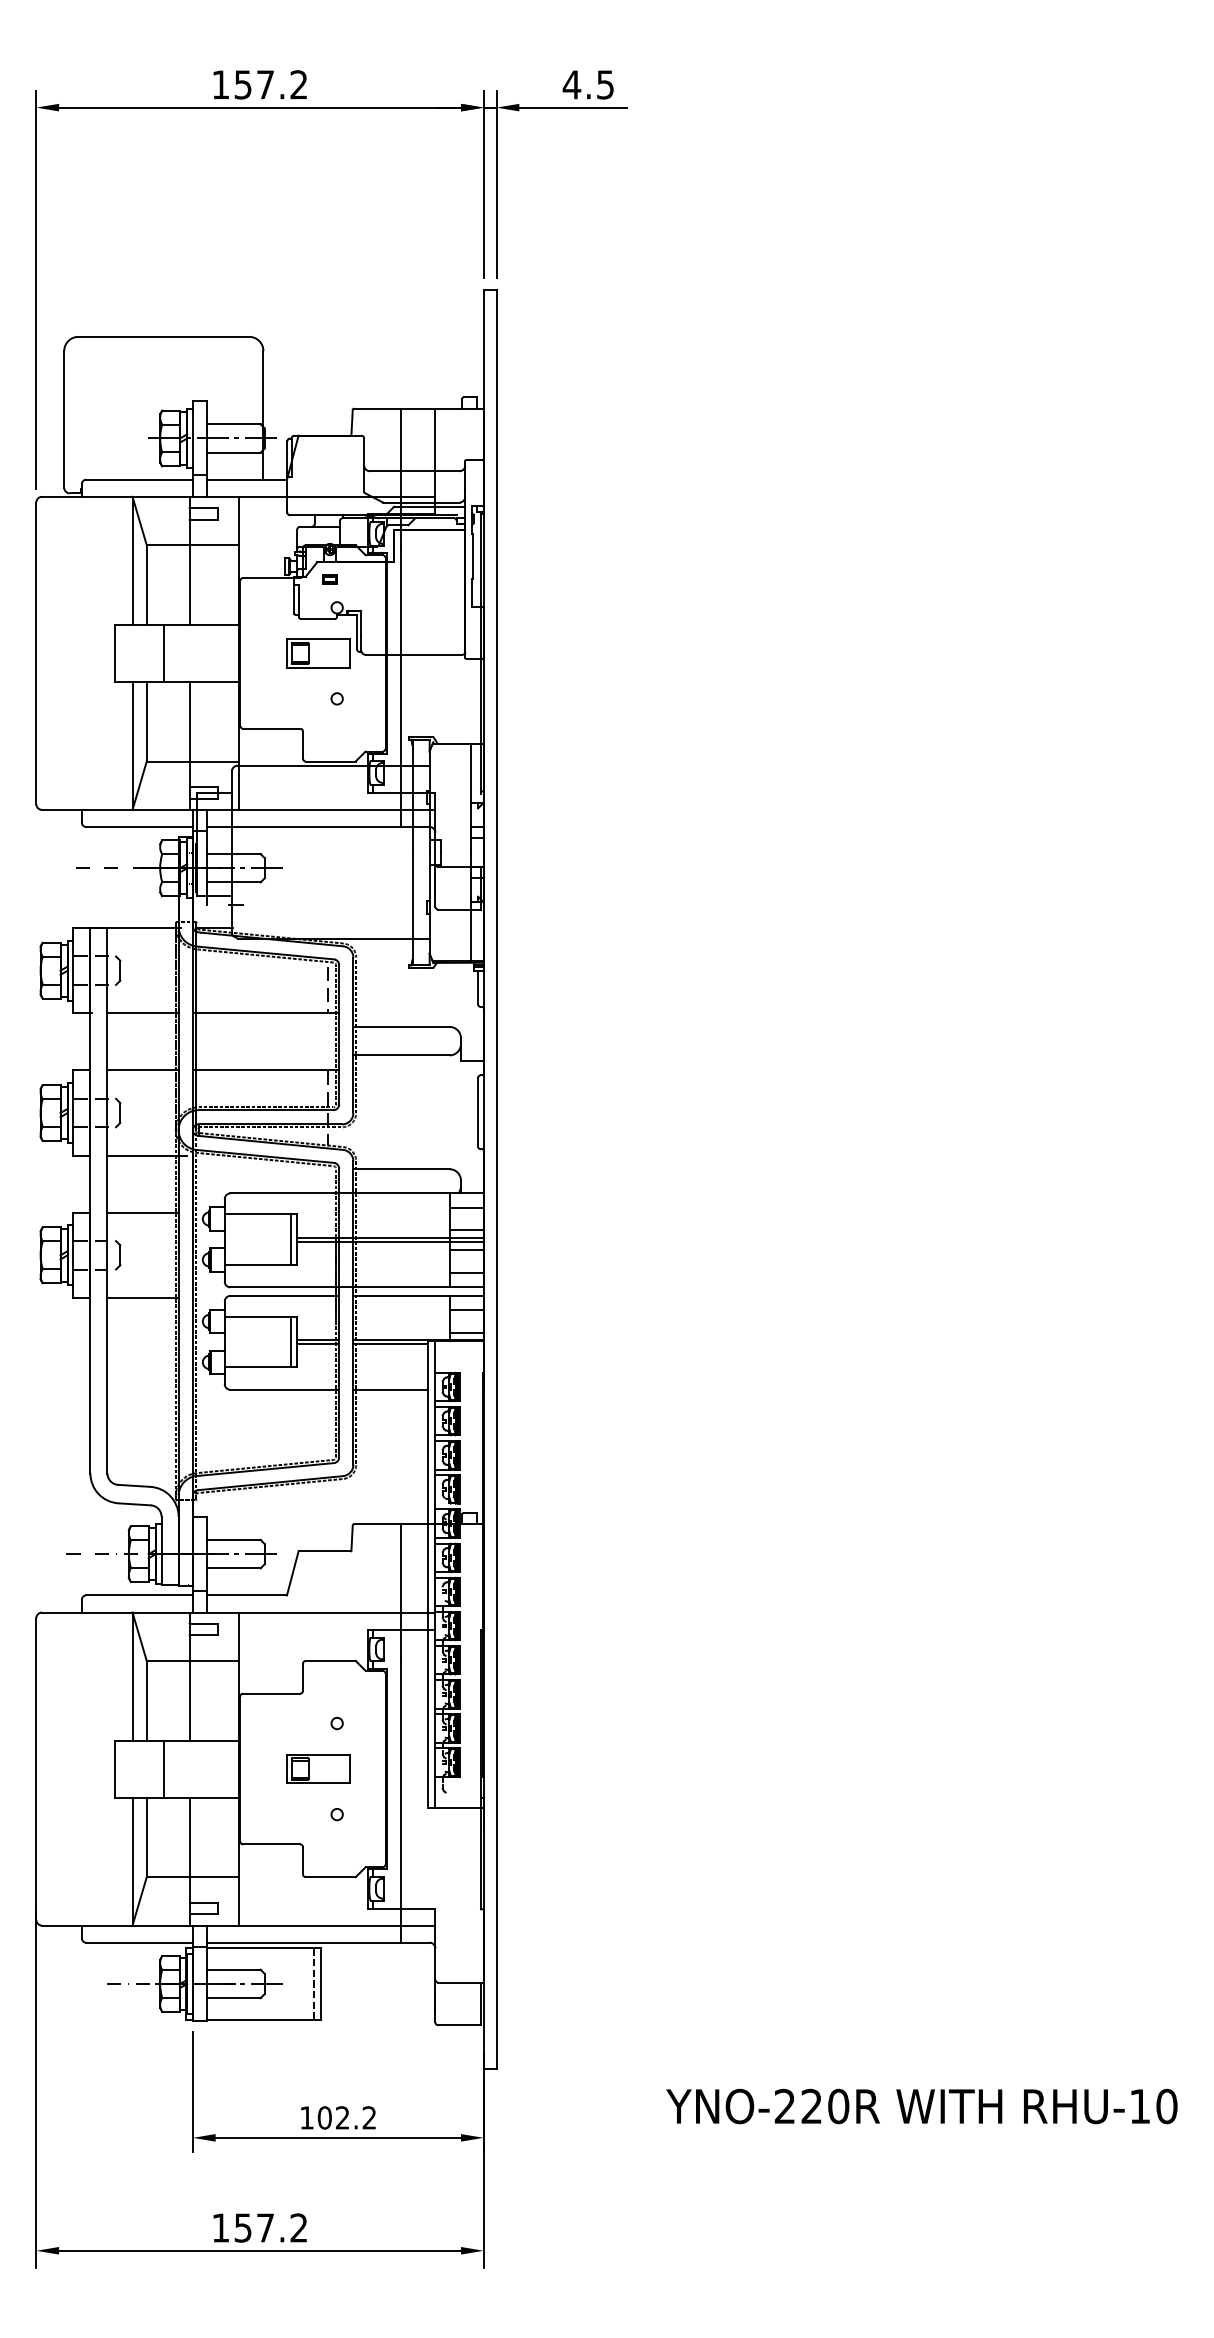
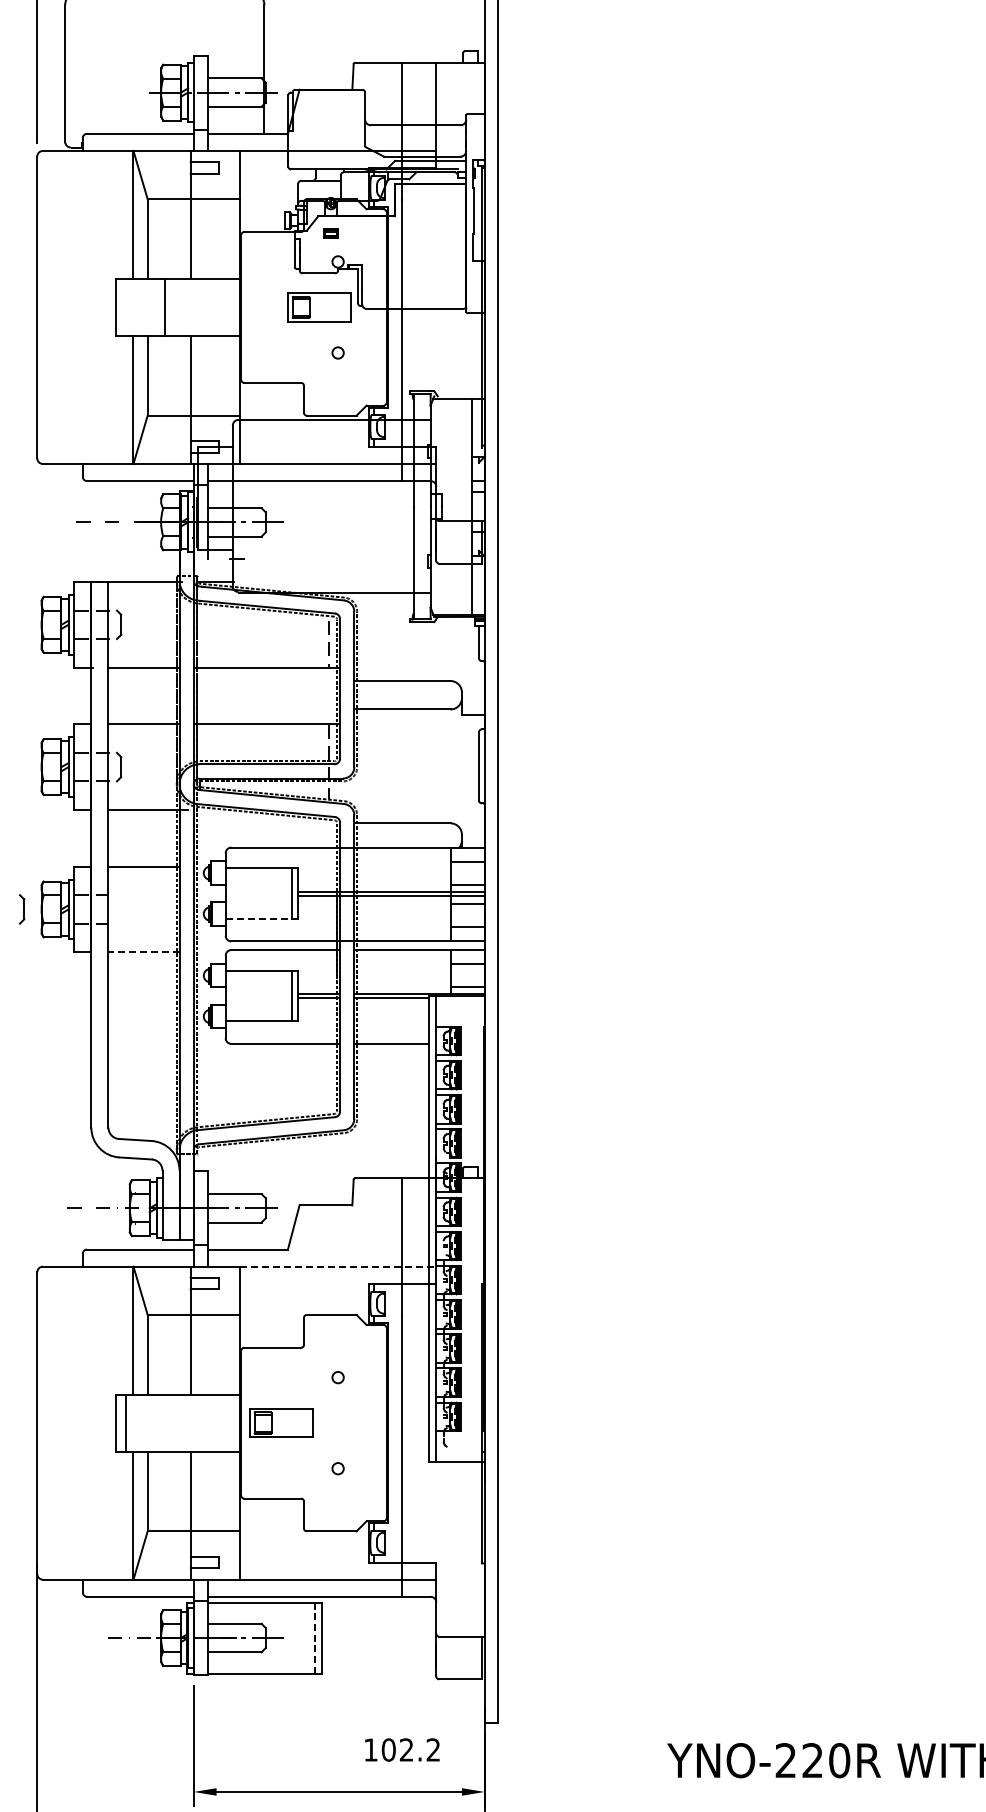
part: (118, 1255) -> (22, 909), moved
line: (258, 1264) -> (259, 918), solid -> dashed
line: (143, 1298) -> (144, 952), solid -> dashed
line: (337, 1612) -> (338, 1266), solid -> dashed
line: (163, 1768) -> (125, 1422), moved
part: (318, 1768) -> (281, 1422), moved
text: (338, 2117) -> (402, 1749), moved

